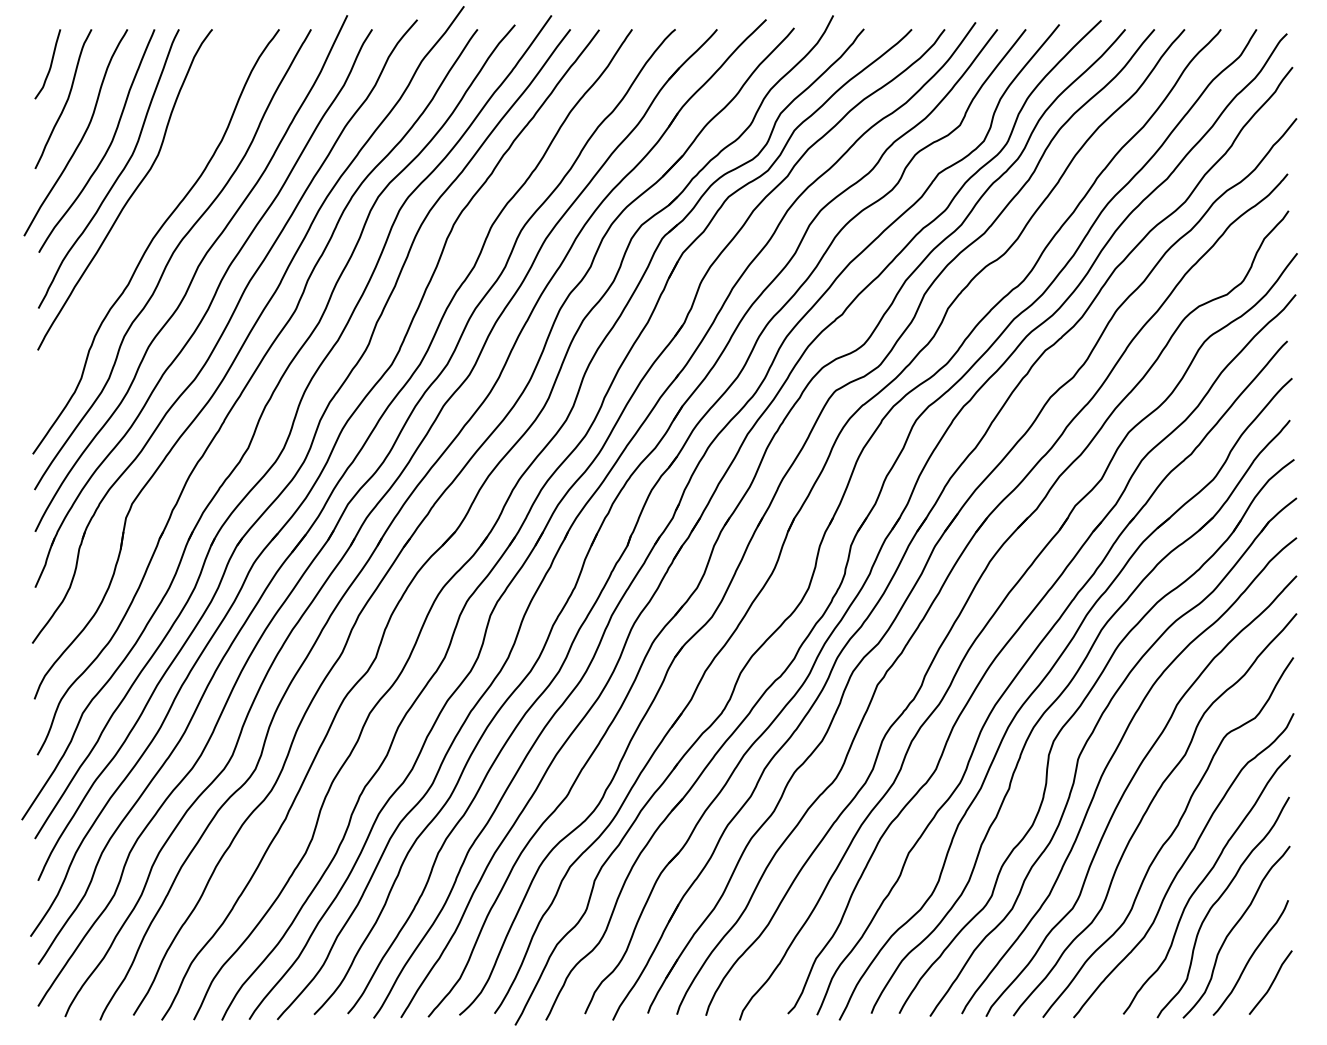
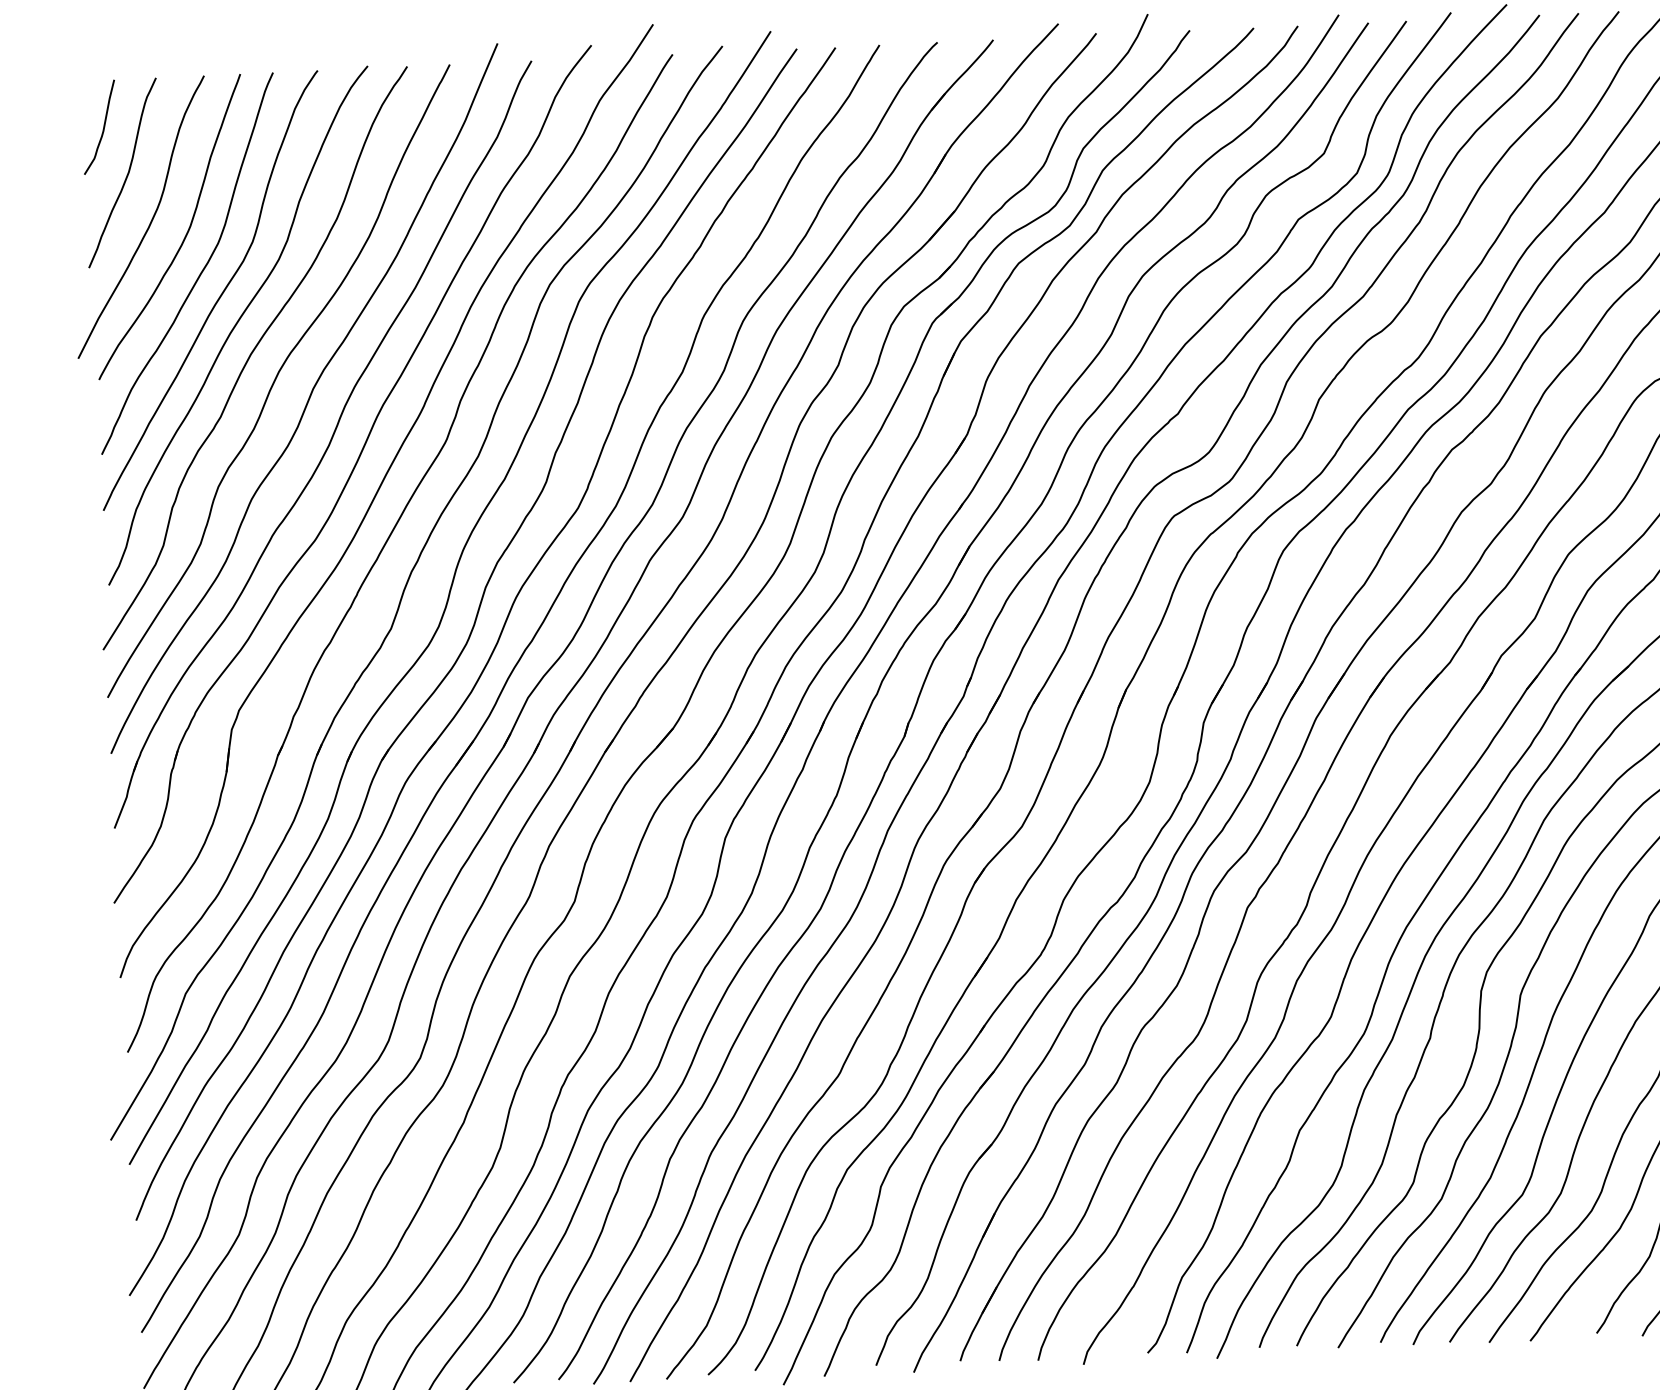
curve: (144, 215) -> (238, 323), added

